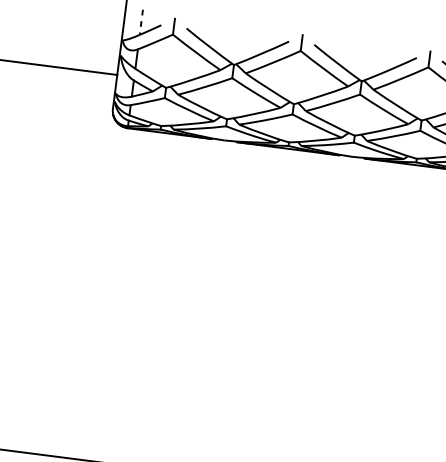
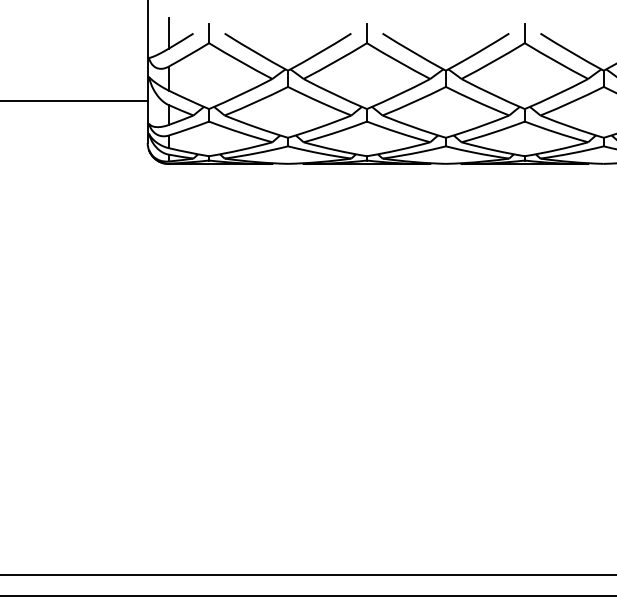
line: (141, 22) -> (168, 33), dashed -> solid

